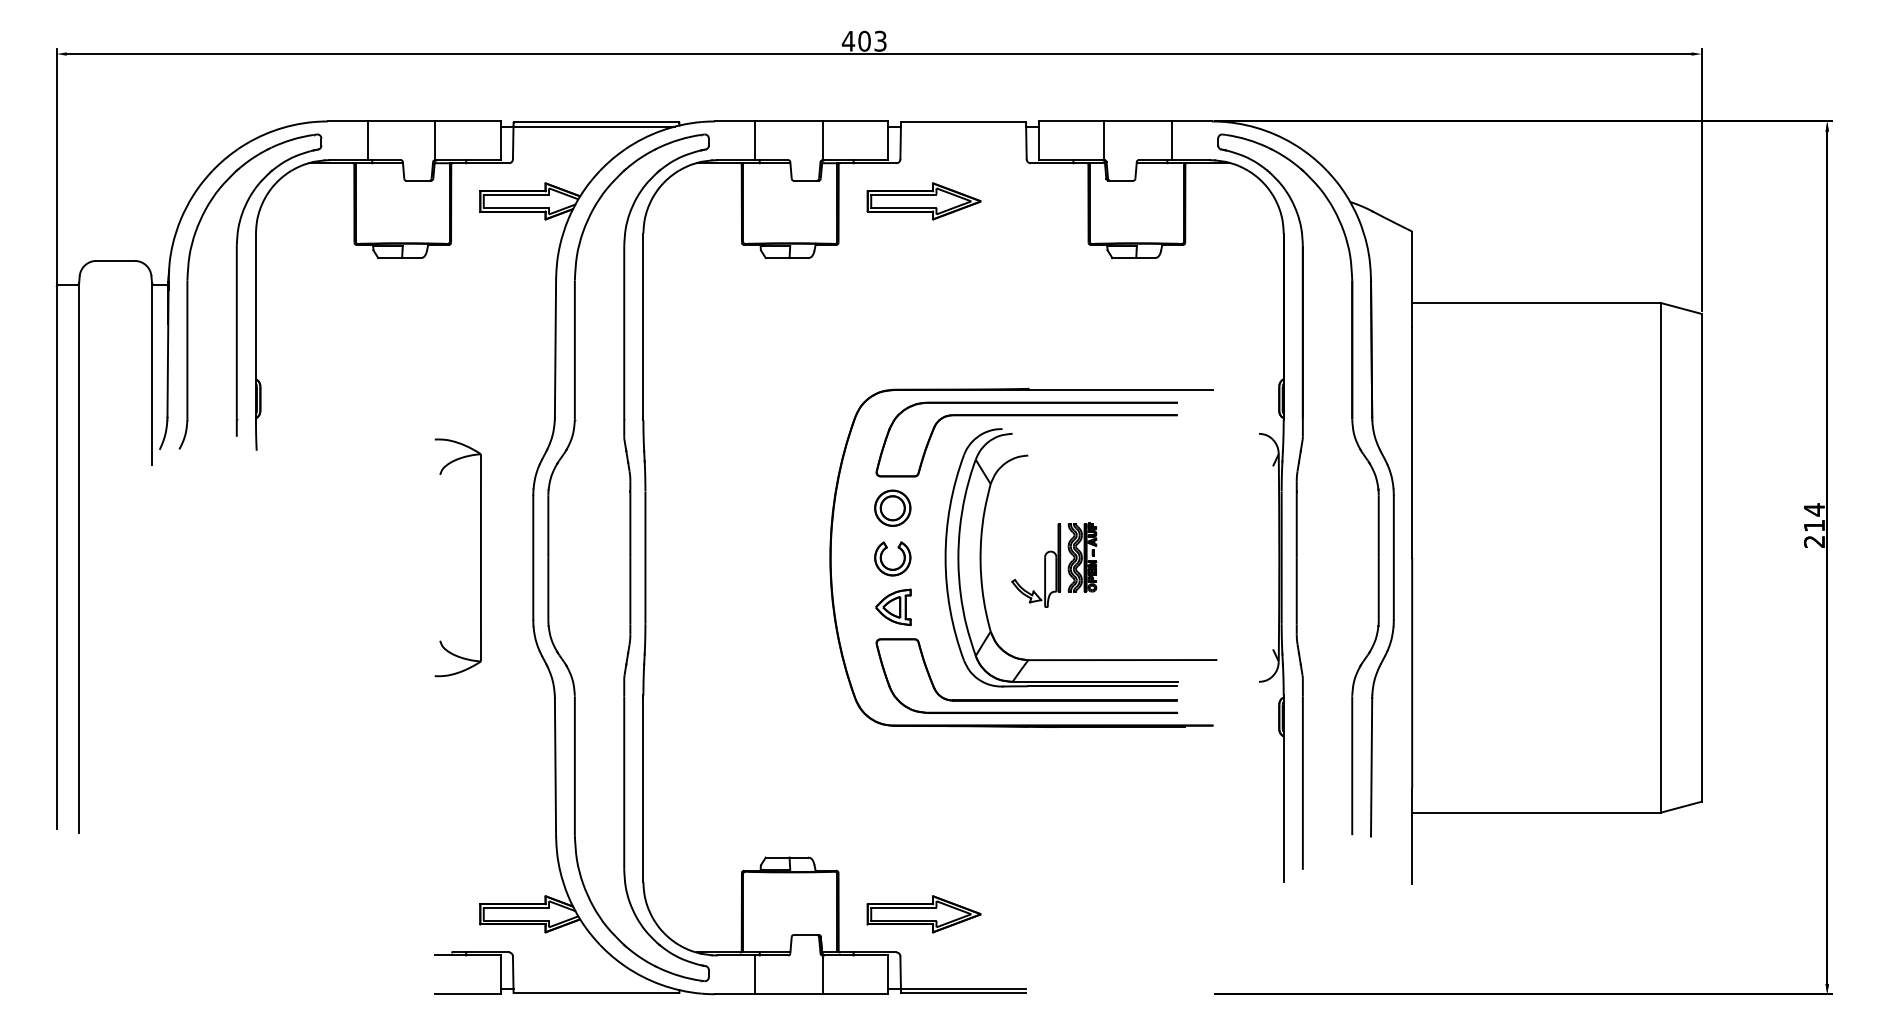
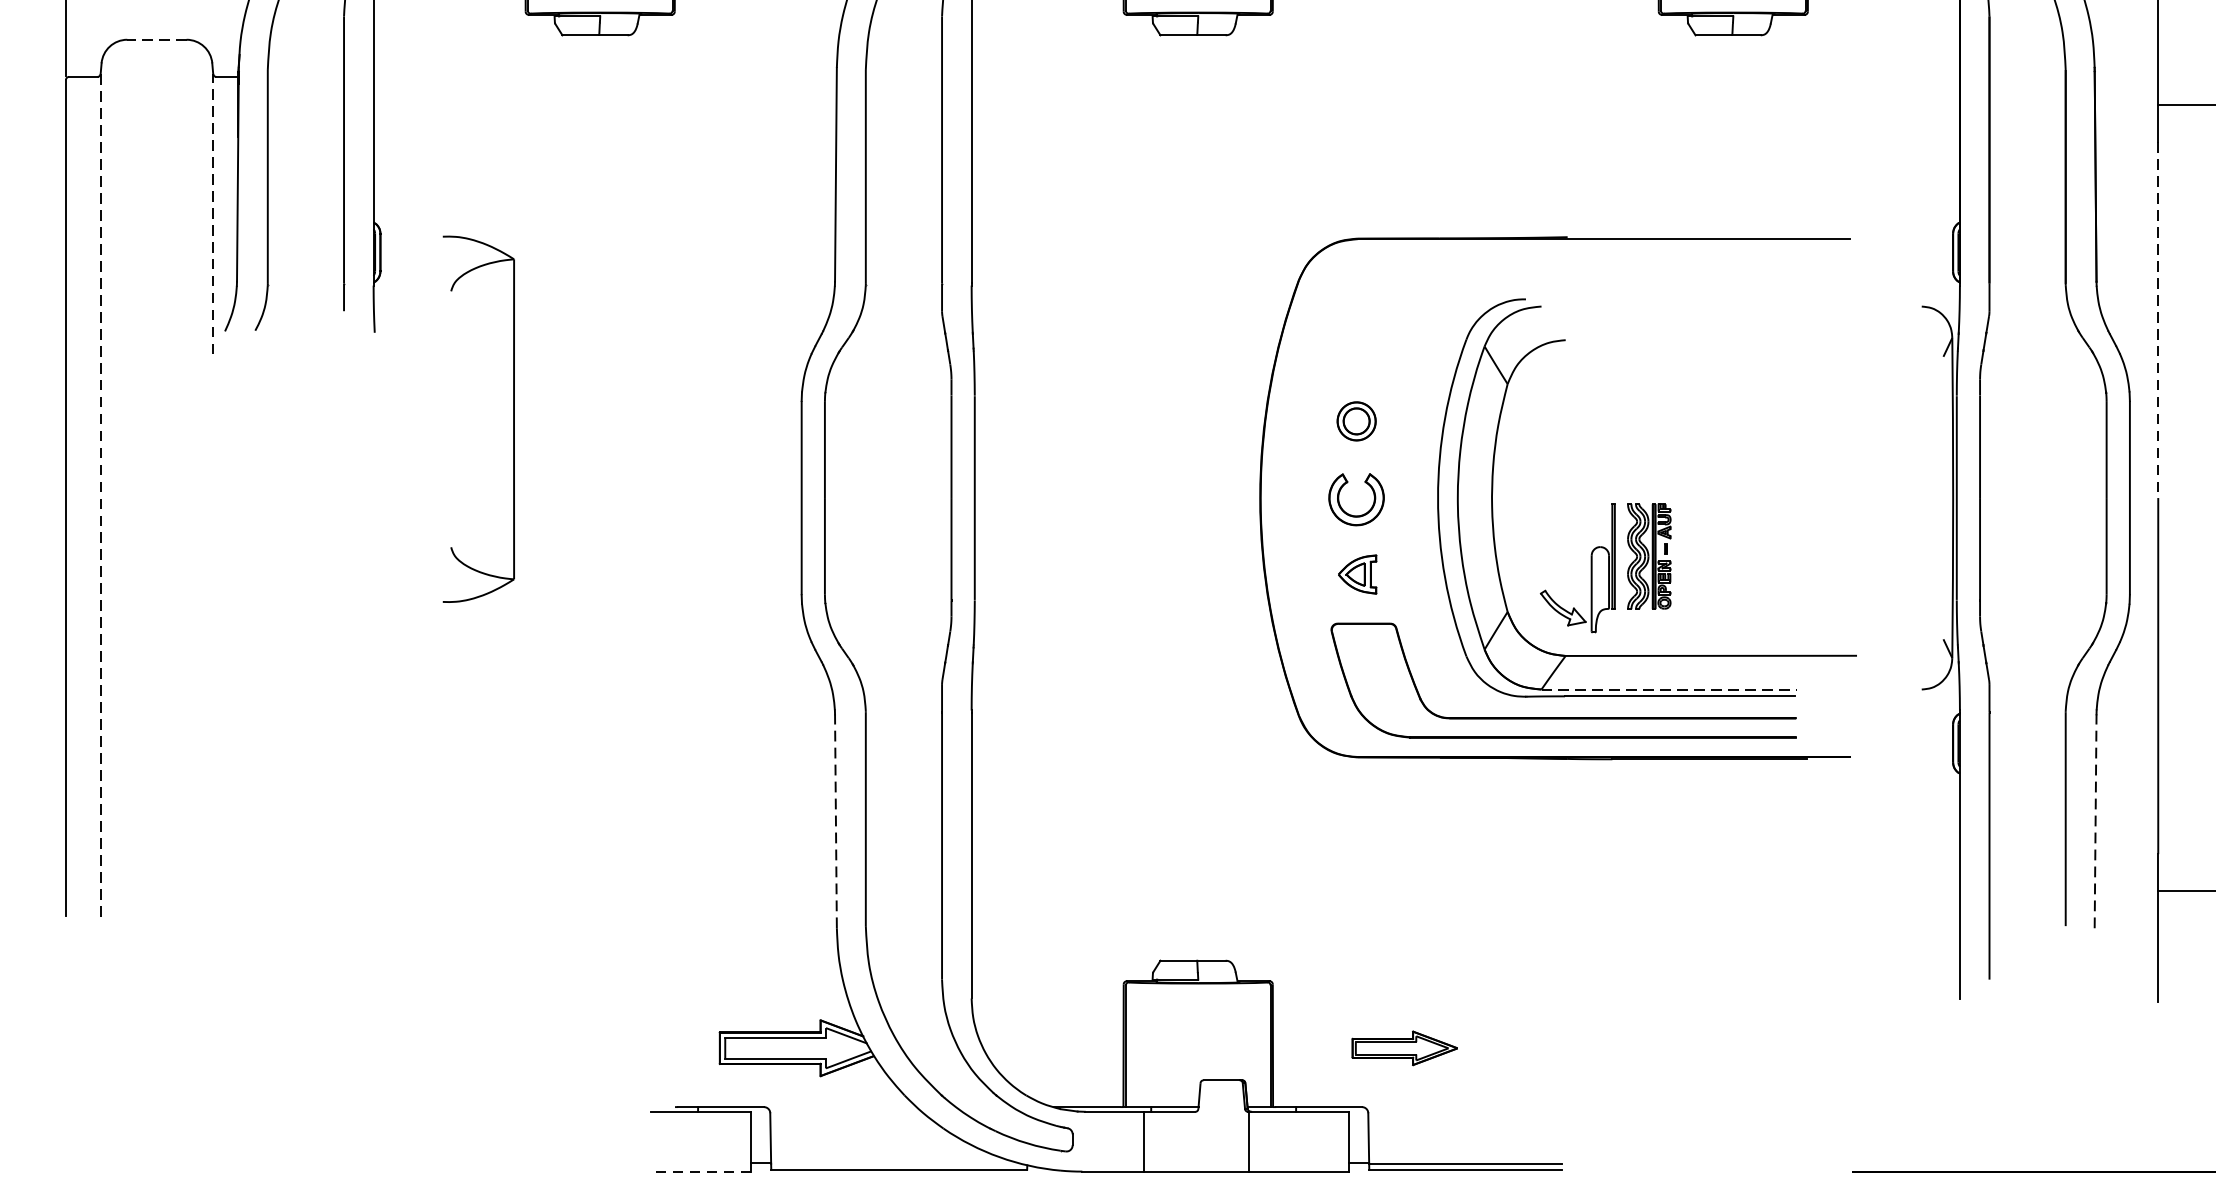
line: (115, 260) -> (156, 39), solid -> dashed
line: (152, 373) -> (213, 213), solid -> dashed
part: (1026, 416) -> (1562, 279), removed
line: (1412, 442) -> (2158, 320), solid -> dashed
part: (892, 507) -> (1356, 420), size x0.7
line: (79, 557) -> (101, 497), solid -> dashed
part: (480, 557) -> (513, 418), moved
part: (1054, 564) -> (1606, 566), moved
part: (893, 607) -> (1357, 574), size x0.7
line: (1095, 681) -> (1669, 688), solid -> dashed
line: (555, 766) -> (835, 820), solid -> dashed
line: (1371, 766) -> (2095, 820), solid -> dashed
part: (923, 914) -> (1403, 1048), size x0.6
line: (468, 994) -> (701, 1172), solid -> dashed

